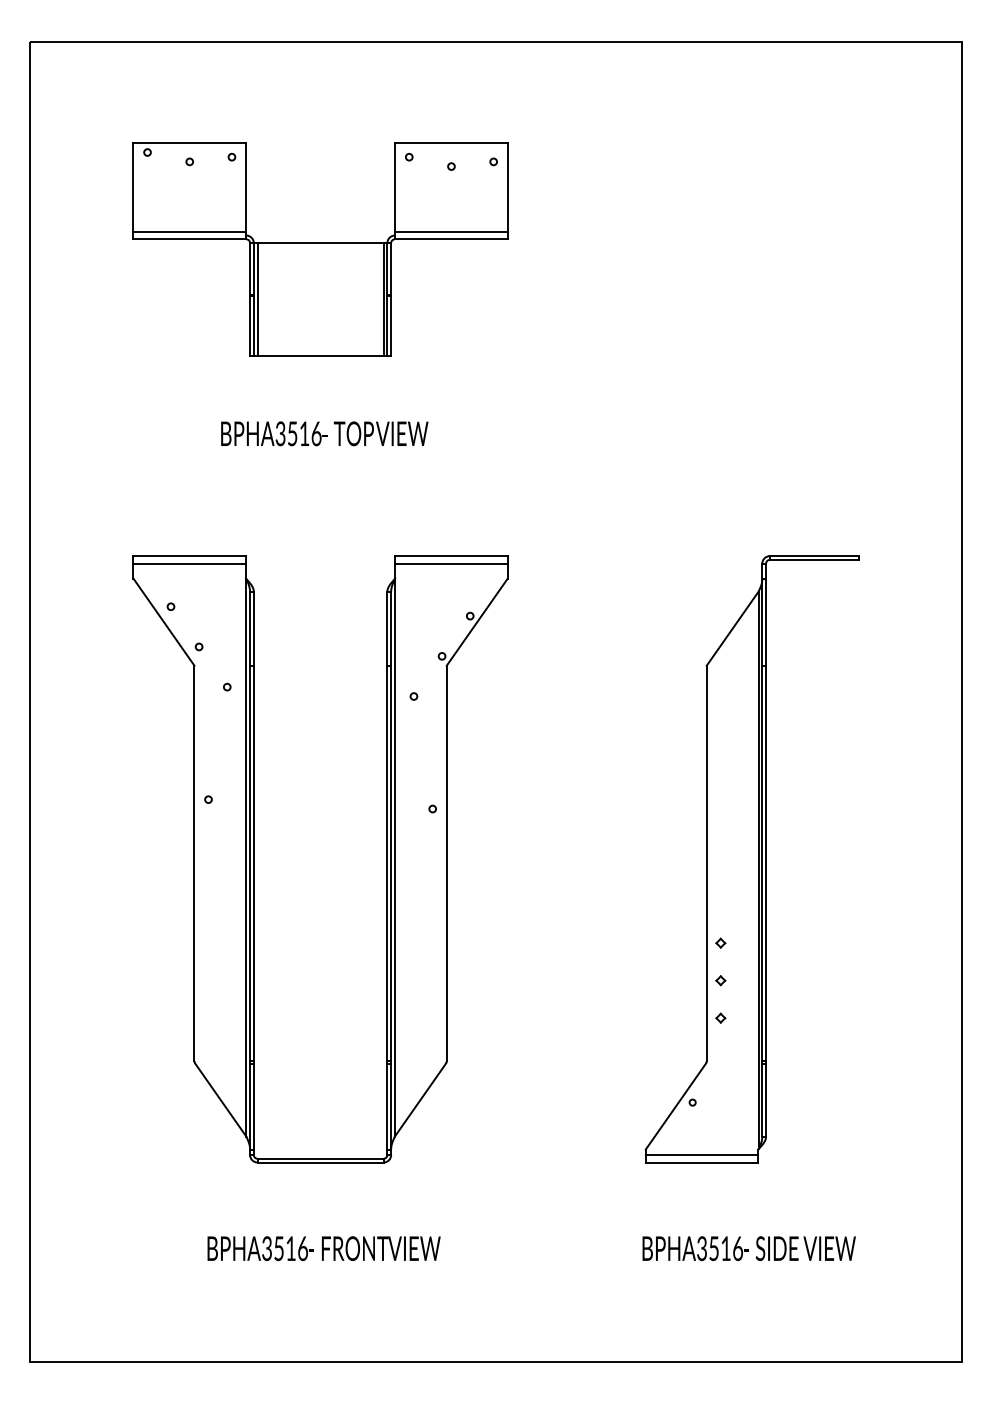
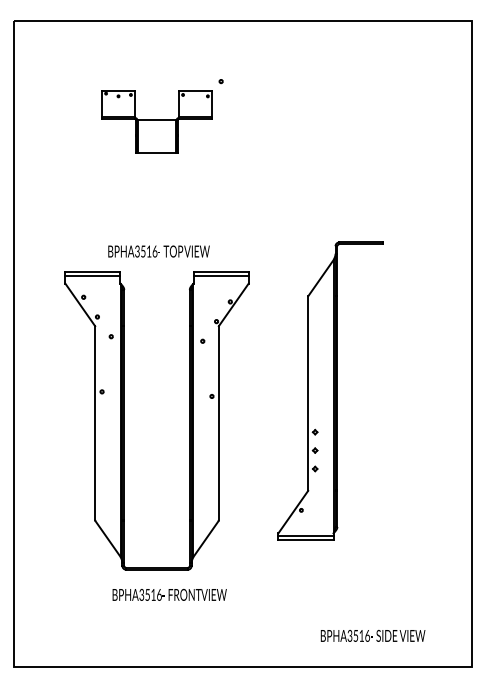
part: (319, 248) -> (156, 121), size x0.6
text: (323, 433) -> (158, 251), moved
part: (752, 858) -> (330, 390), moved
text: (323, 1247) -> (169, 594), moved
text: (747, 1247) -> (372, 635), moved

